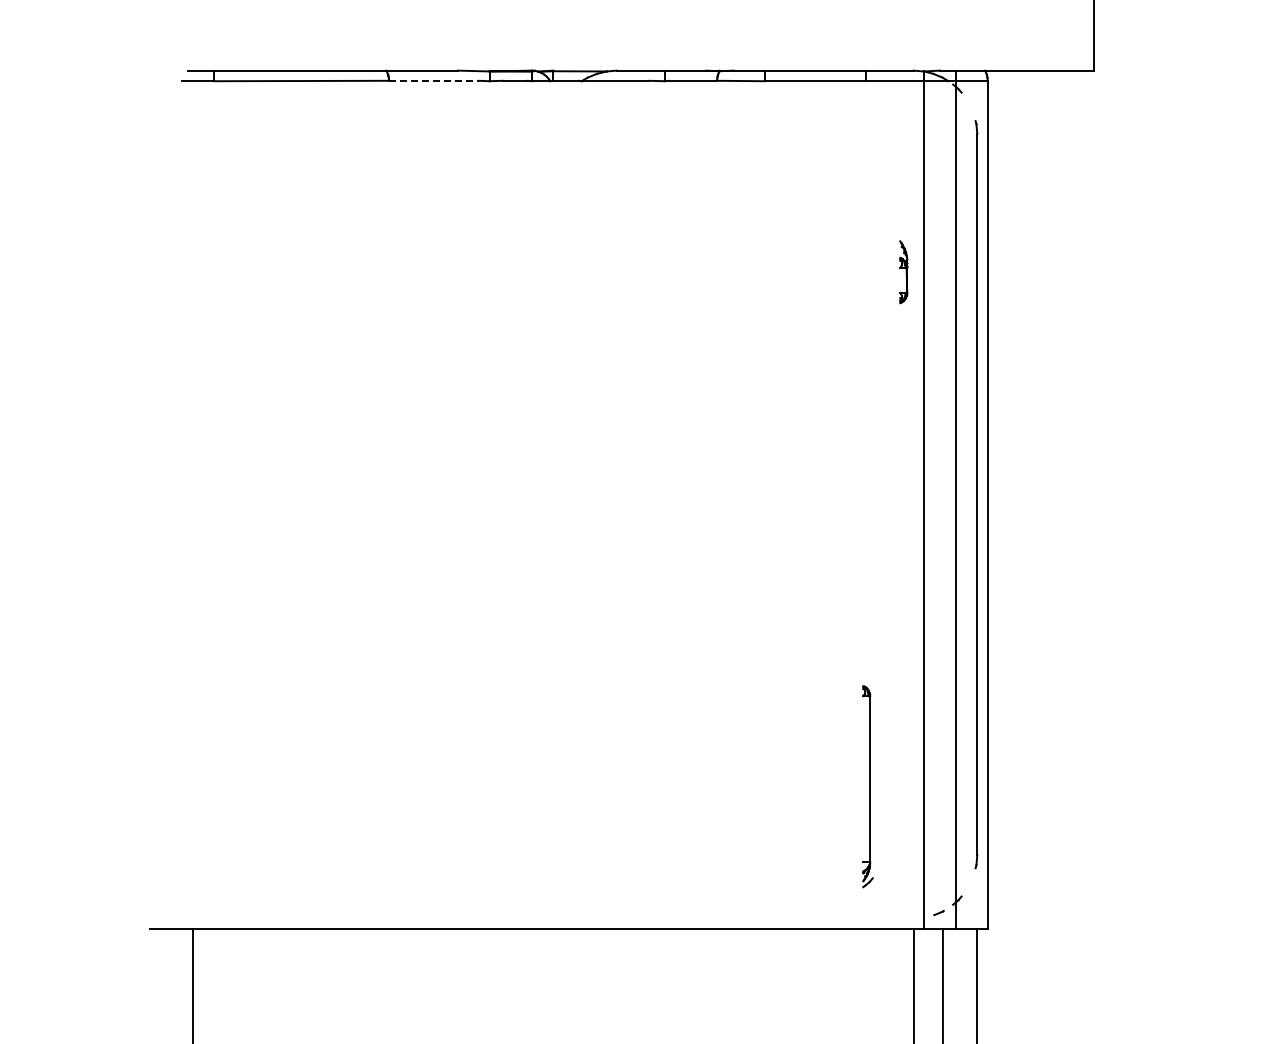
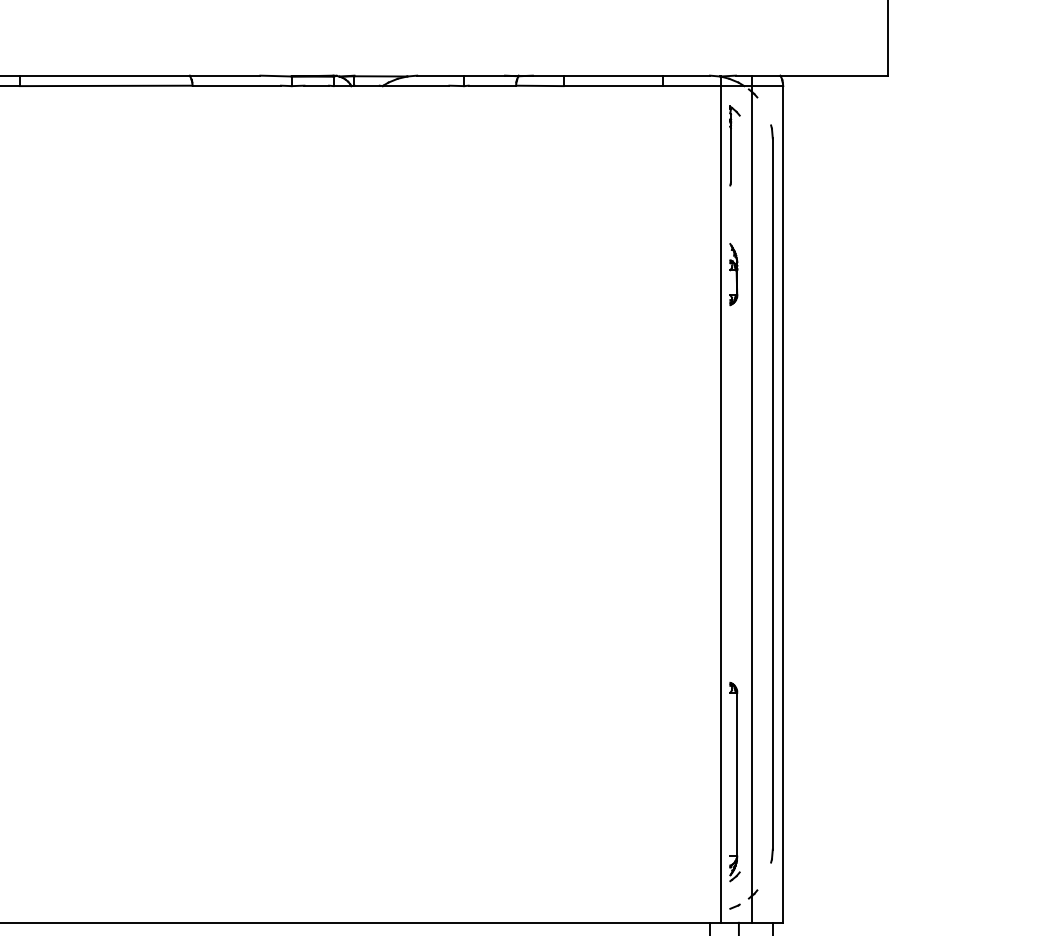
line: (433, 80) -> (236, 85), dashed -> solid
part: (938, 141) -> (734, 145), added
part: (903, 272) -> (733, 274), moved
part: (867, 786) -> (734, 781), moved

